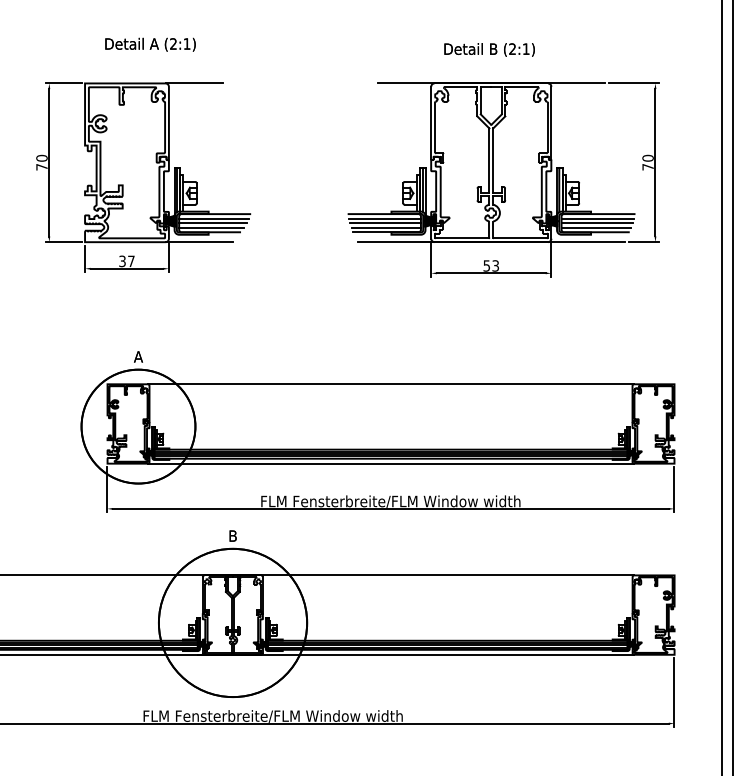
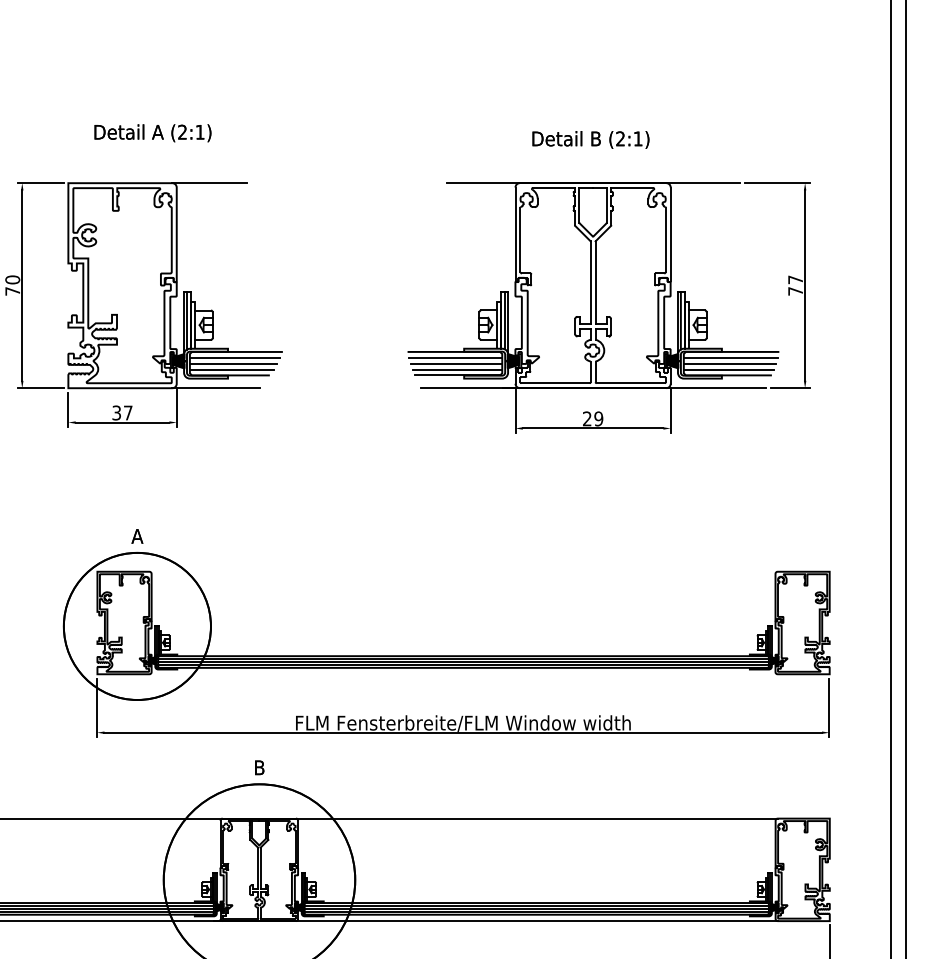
text: (647, 157) -> (794, 278), 70 -> 77
text: (491, 265) -> (593, 418), 53 -> 29
line: (390, 384) -> (462, 572), removed
line: (390, 463) -> (462, 674), removed

